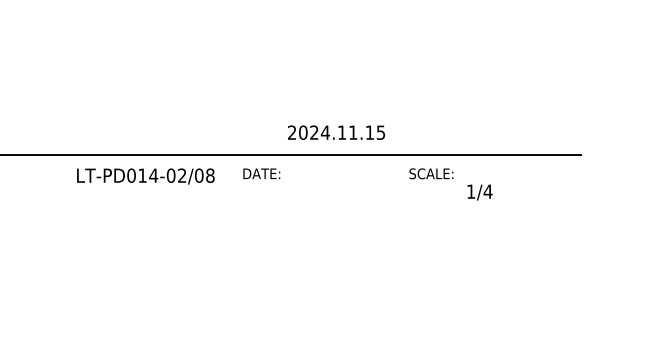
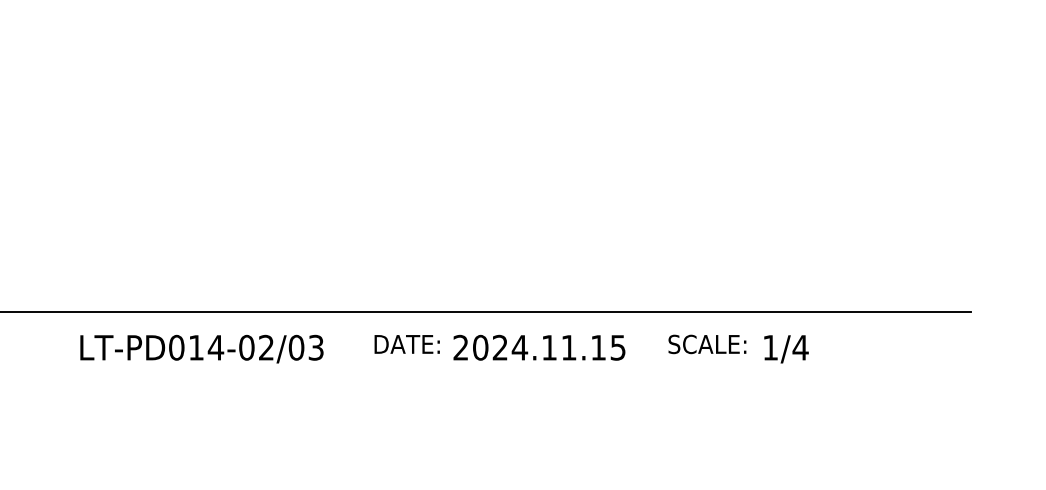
text: (336, 132) -> (539, 347), moved
text: (210, 175) -> (316, 347), LT-PD014-02/08 -> LT-PD014-02/03
text: (479, 192) -> (785, 349), moved

